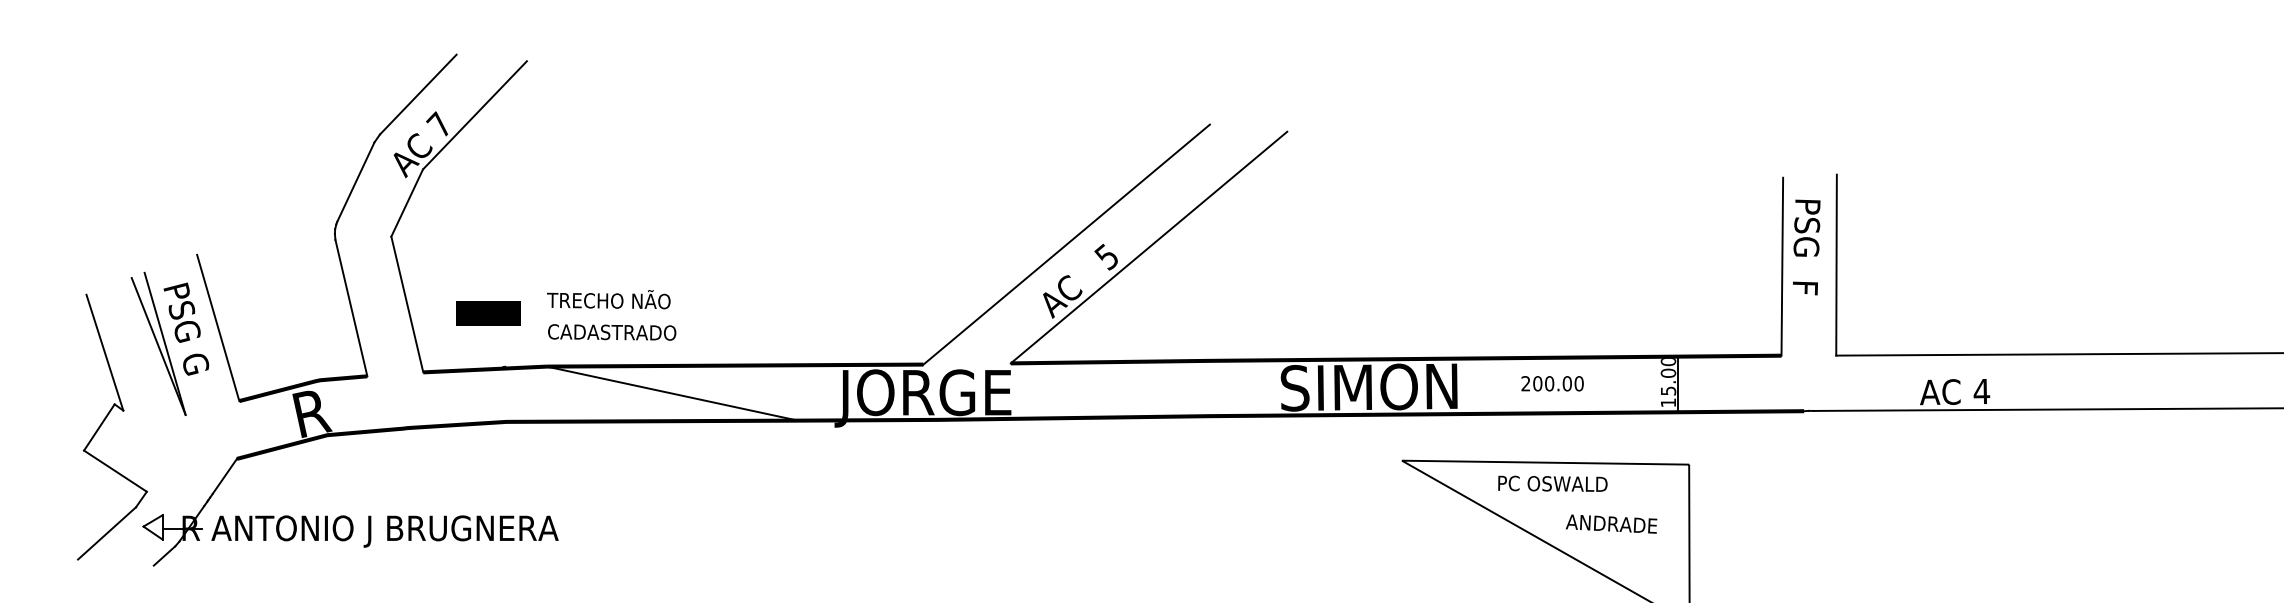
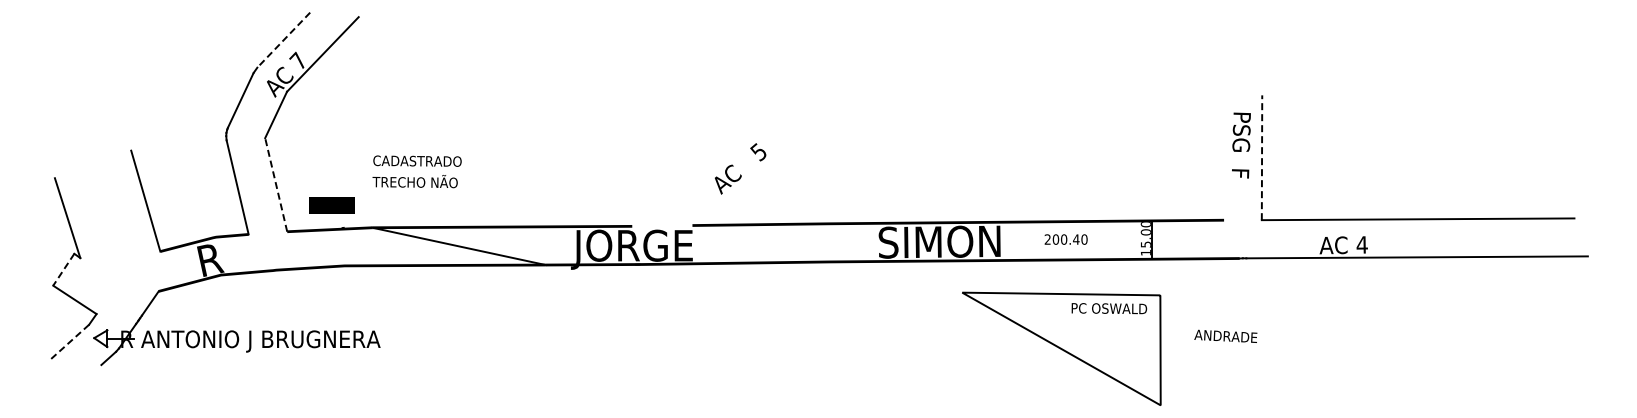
line: (417, 95) -> (283, 40), solid -> dashed
line: (1065, 244) -> (730, 143), removed
line: (1148, 247) -> (787, 145), removed
line: (1837, 264) -> (1262, 157), solid -> dashed
line: (1782, 266) -> (1224, 158), removed
line: (407, 303) -> (276, 184), solid -> dashed
line: (487, 314) -> (331, 205), moved
text: (612, 331) -> (417, 160), moved
part: (169, 344) -> (112, 212), removed
text: (1567, 383) -> (1076, 239), 200.00 -> 200.40
line: (98, 428) -> (63, 270), solid -> dashed
text: (1553, 483) -> (1109, 308), moved
text: (1611, 522) -> (1225, 335), moved
line: (107, 532) -> (69, 342), solid -> dashed

